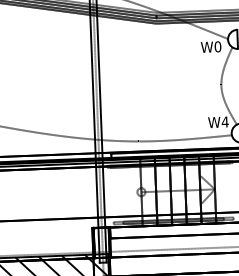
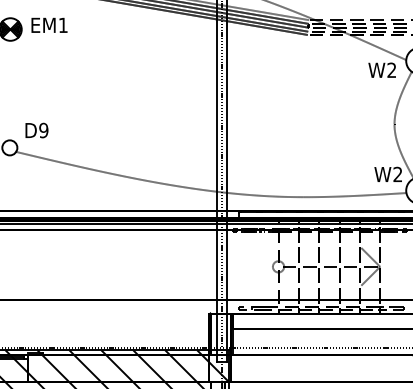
text: (217, 47) -> (391, 70), W0 -> W2
text: (224, 121) -> (397, 173), W4 -> W2

